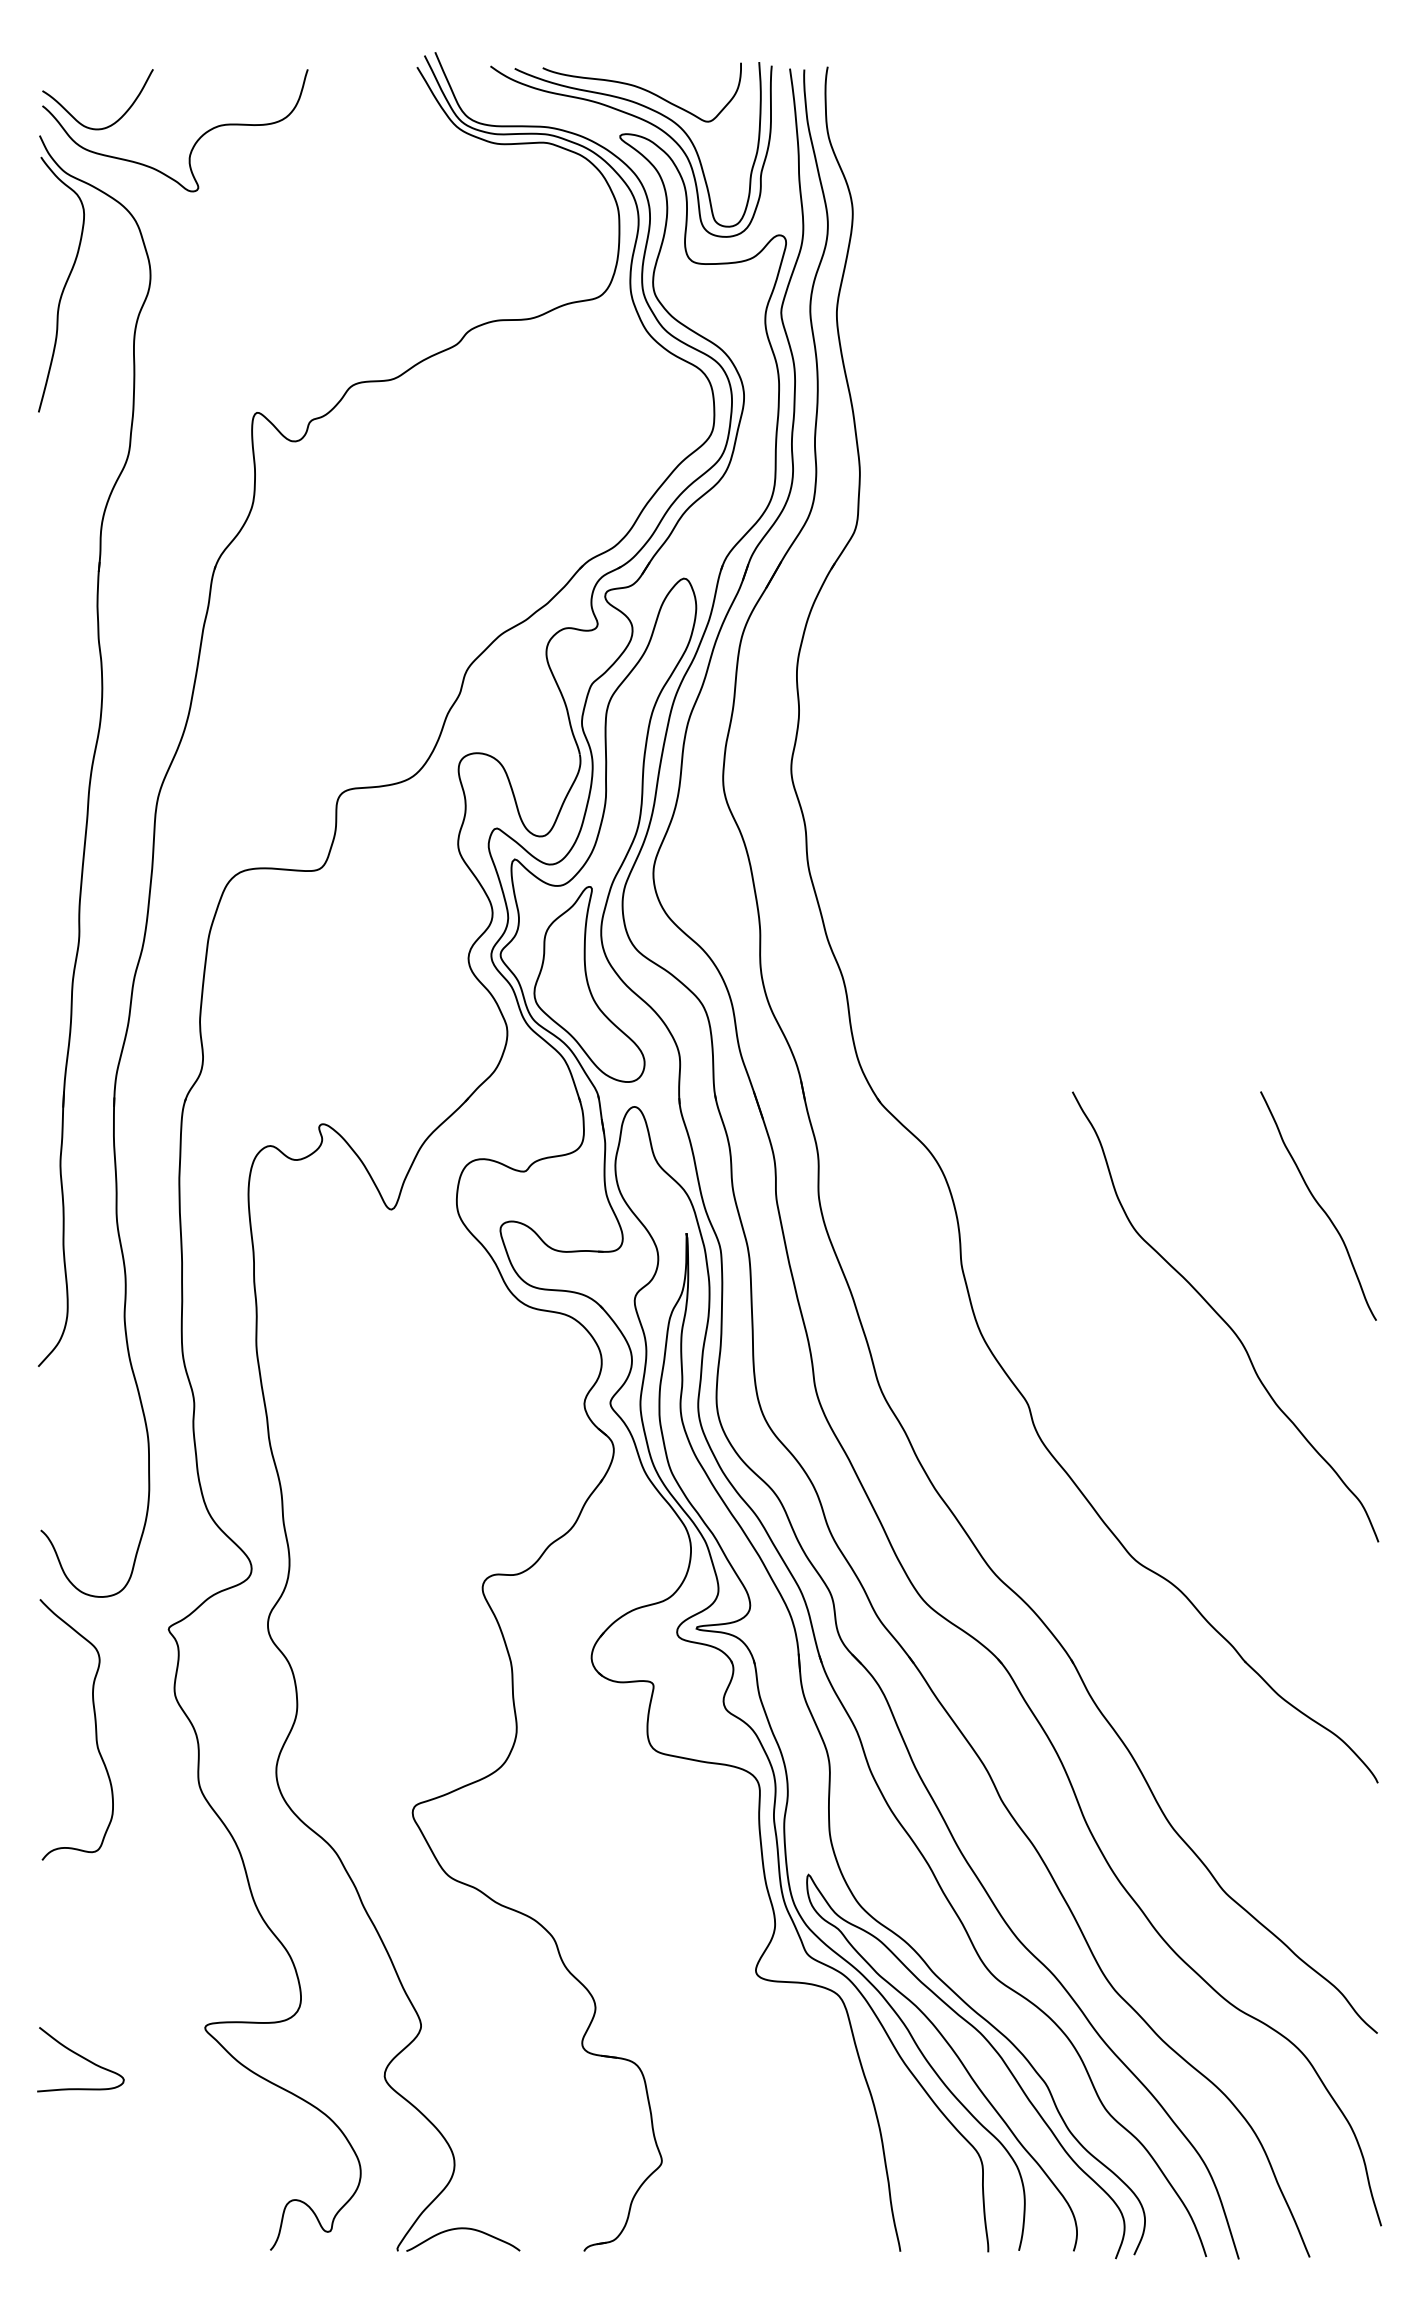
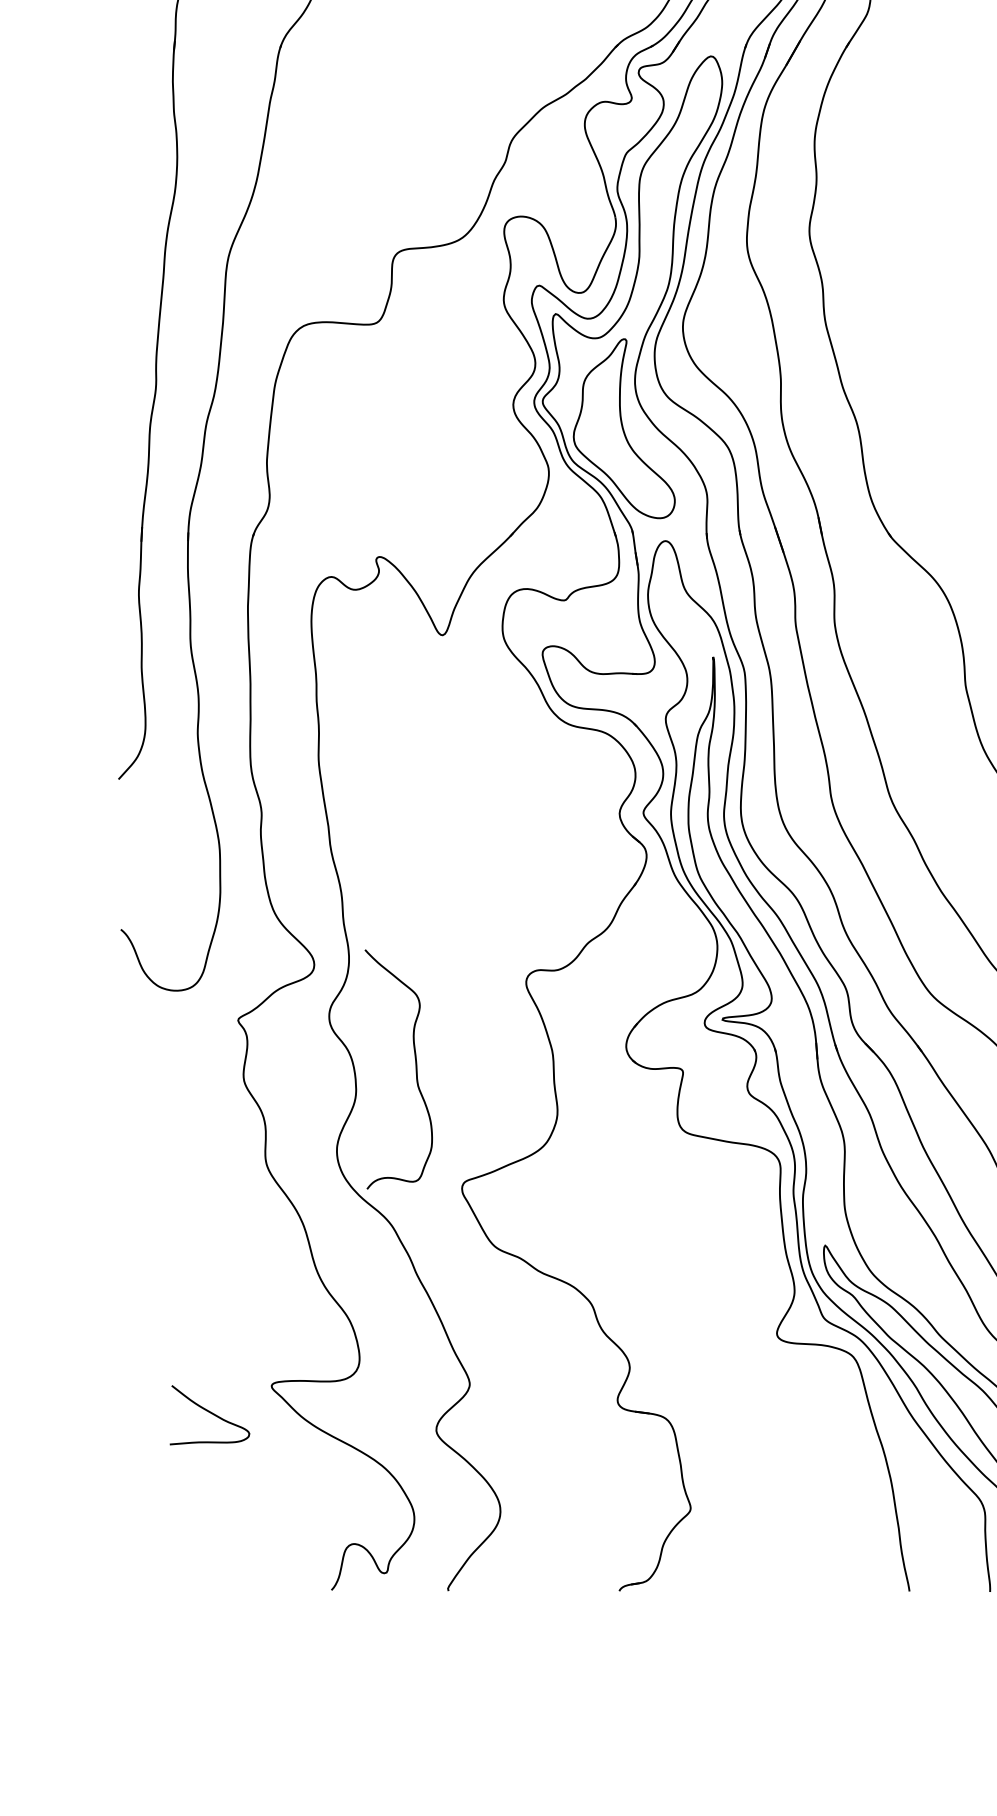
curve: (94, 1723) -> (415, 1063), moved
curve: (80, 2057) -> (209, 1413), moved
curve: (463, 2229) -> (508, 1571), removed

